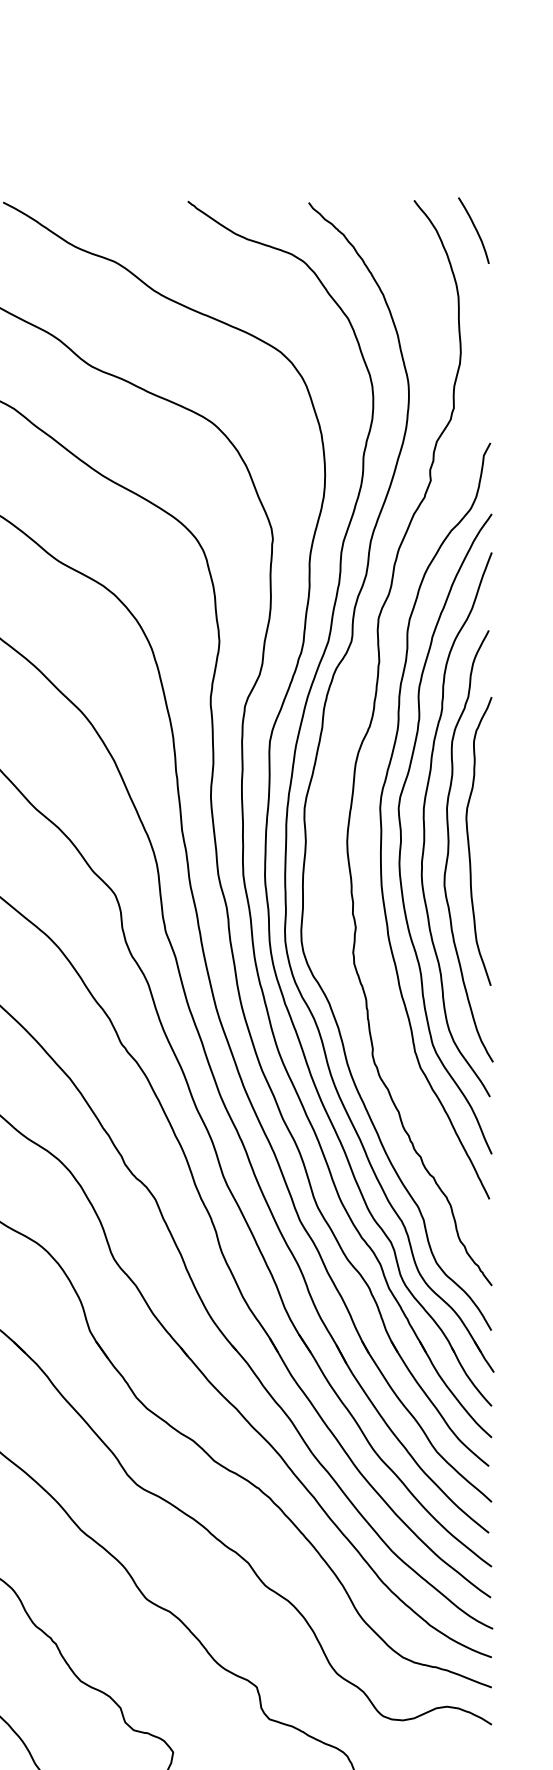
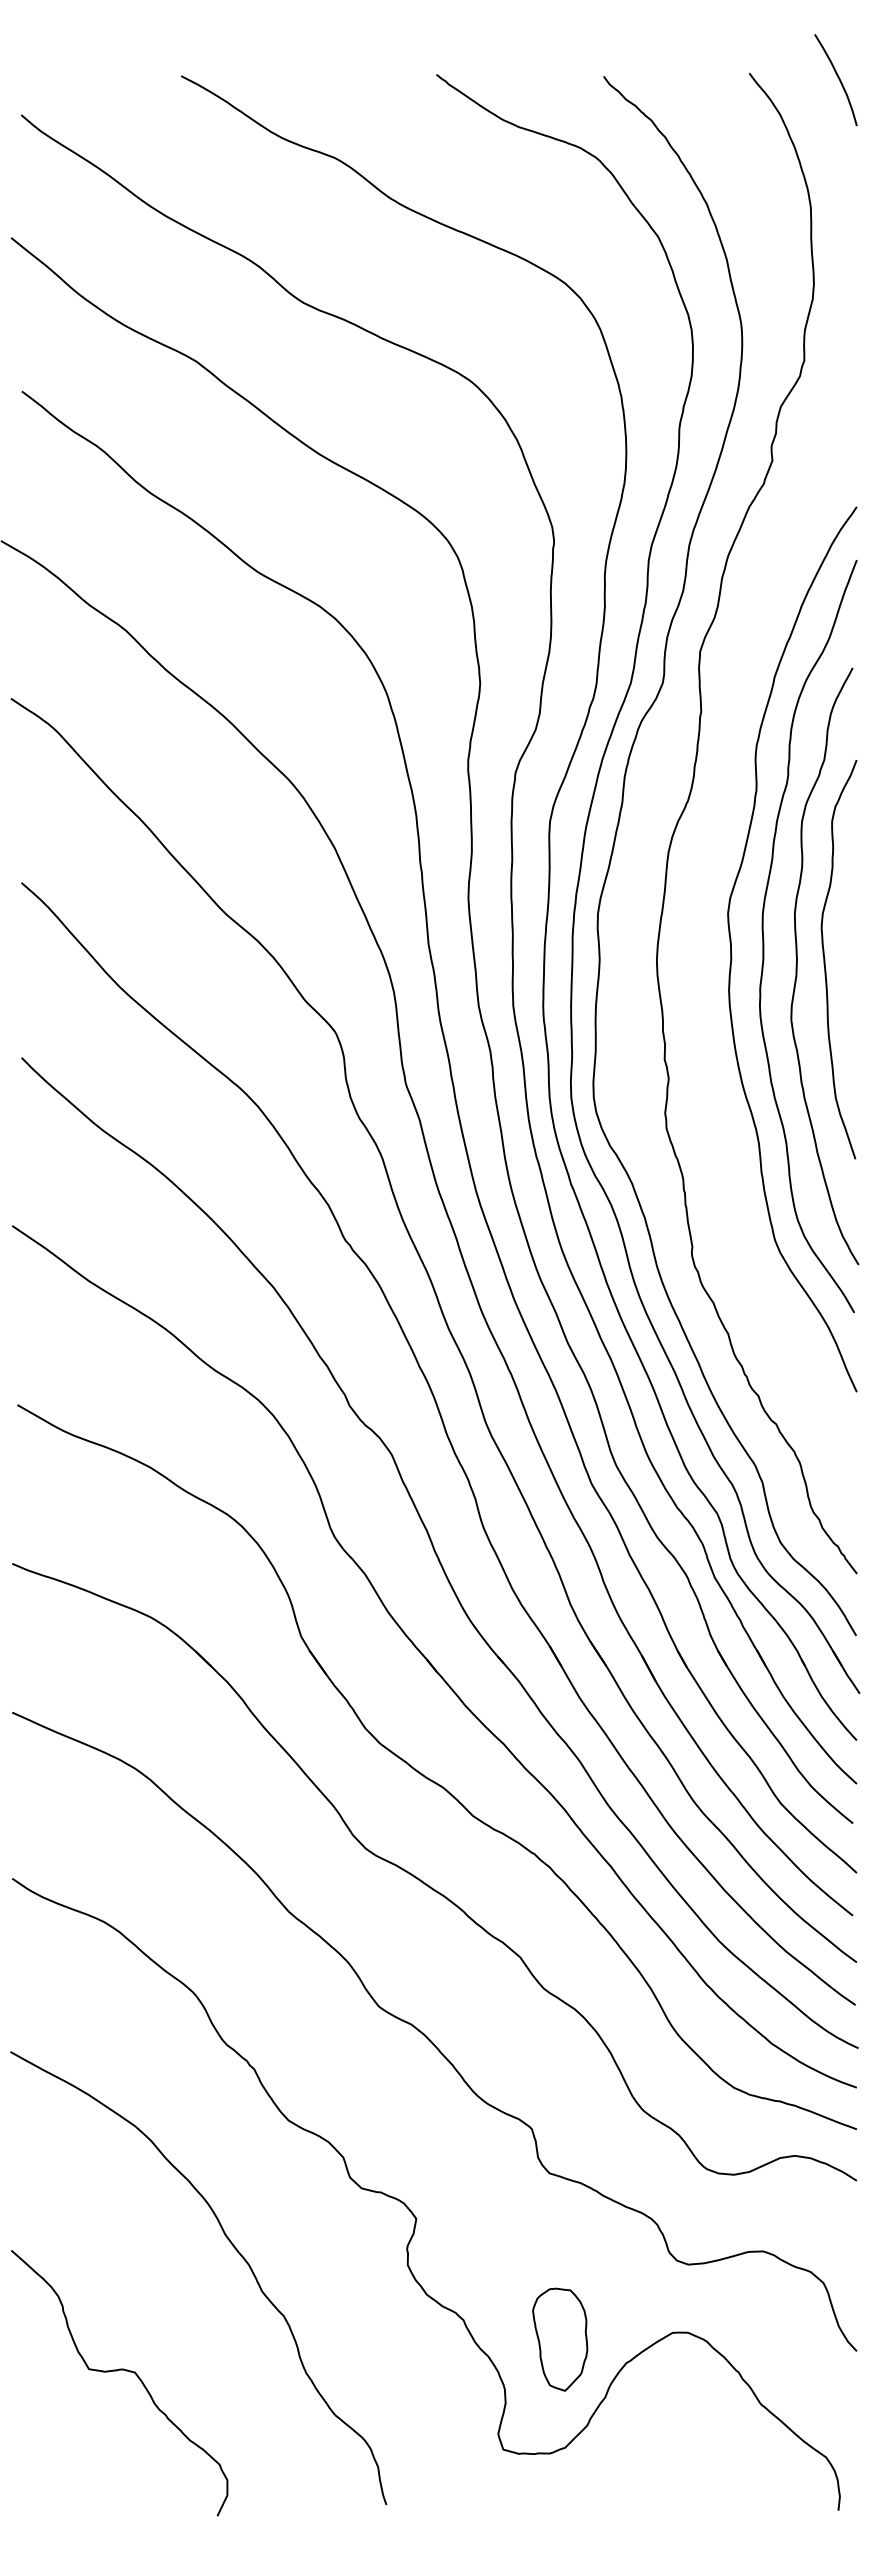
curve: (475, 230) -> (838, 79), moved
curve: (381, 821) -> (704, 931), removed

